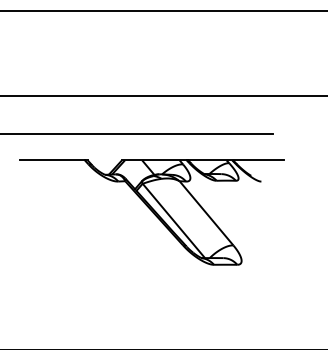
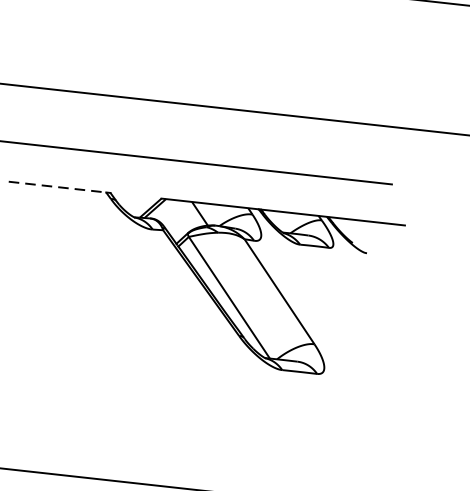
line: (52, 160) -> (57, 187), solid -> dashed

